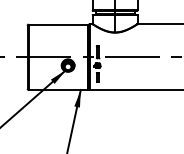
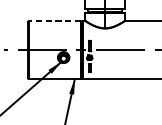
line: (58, 24) -> (55, 21), solid -> dashed

